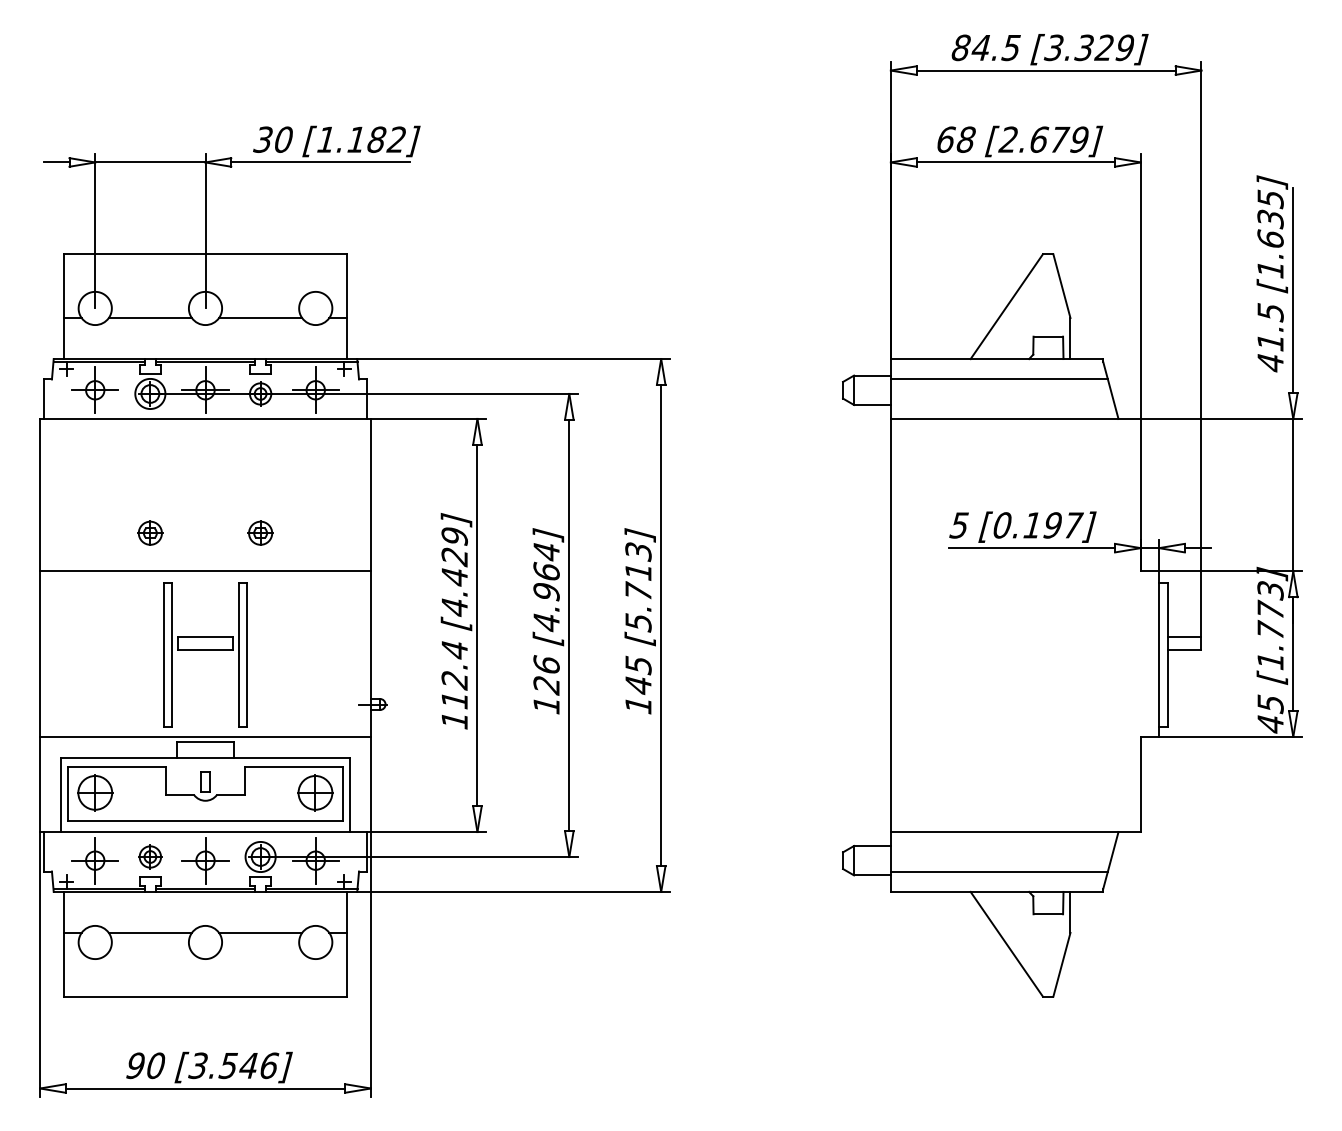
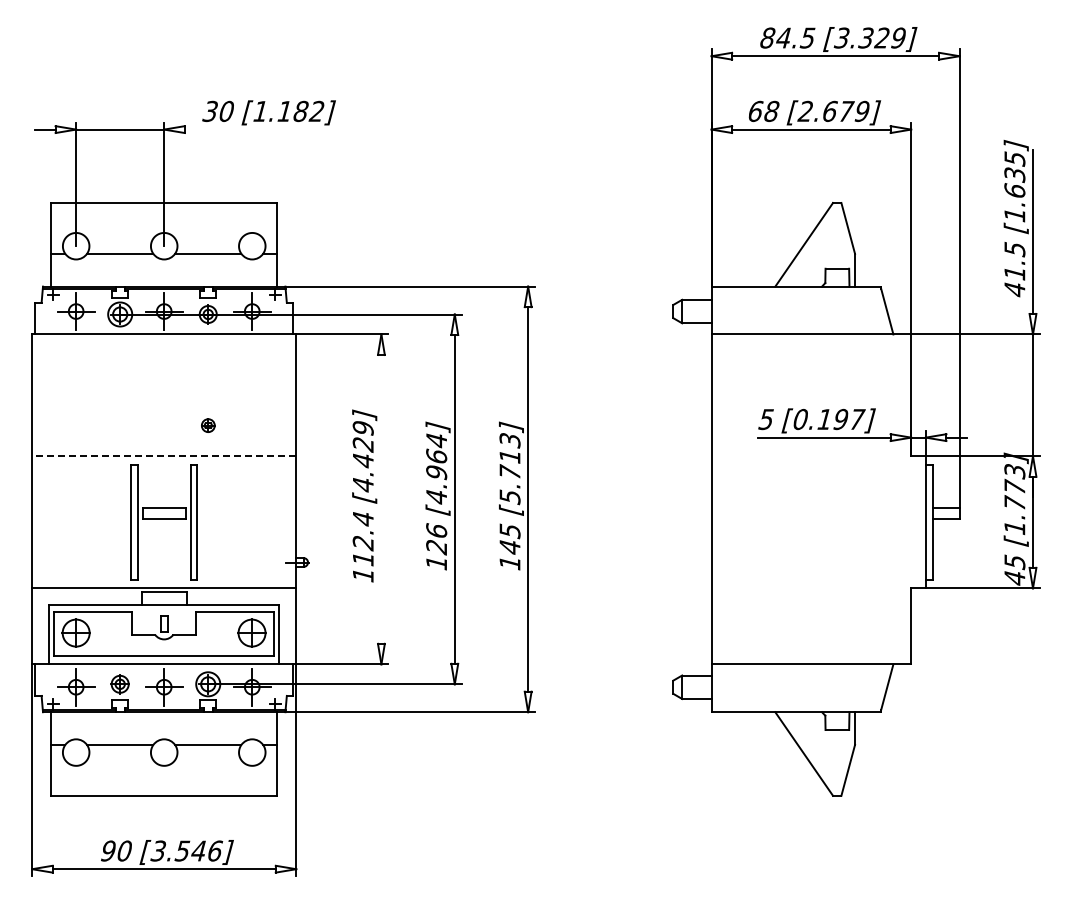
line: (319, 162) -> (255, 129), removed
line: (998, 378) -> (797, 302), removed
part: (149, 532) -> (119, 425), removed
part: (260, 532) -> (208, 425), size x0.7
line: (204, 571) -> (163, 456), solid -> dashed
line: (477, 625) -> (381, 499), removed
line: (998, 871) -> (797, 695), removed

